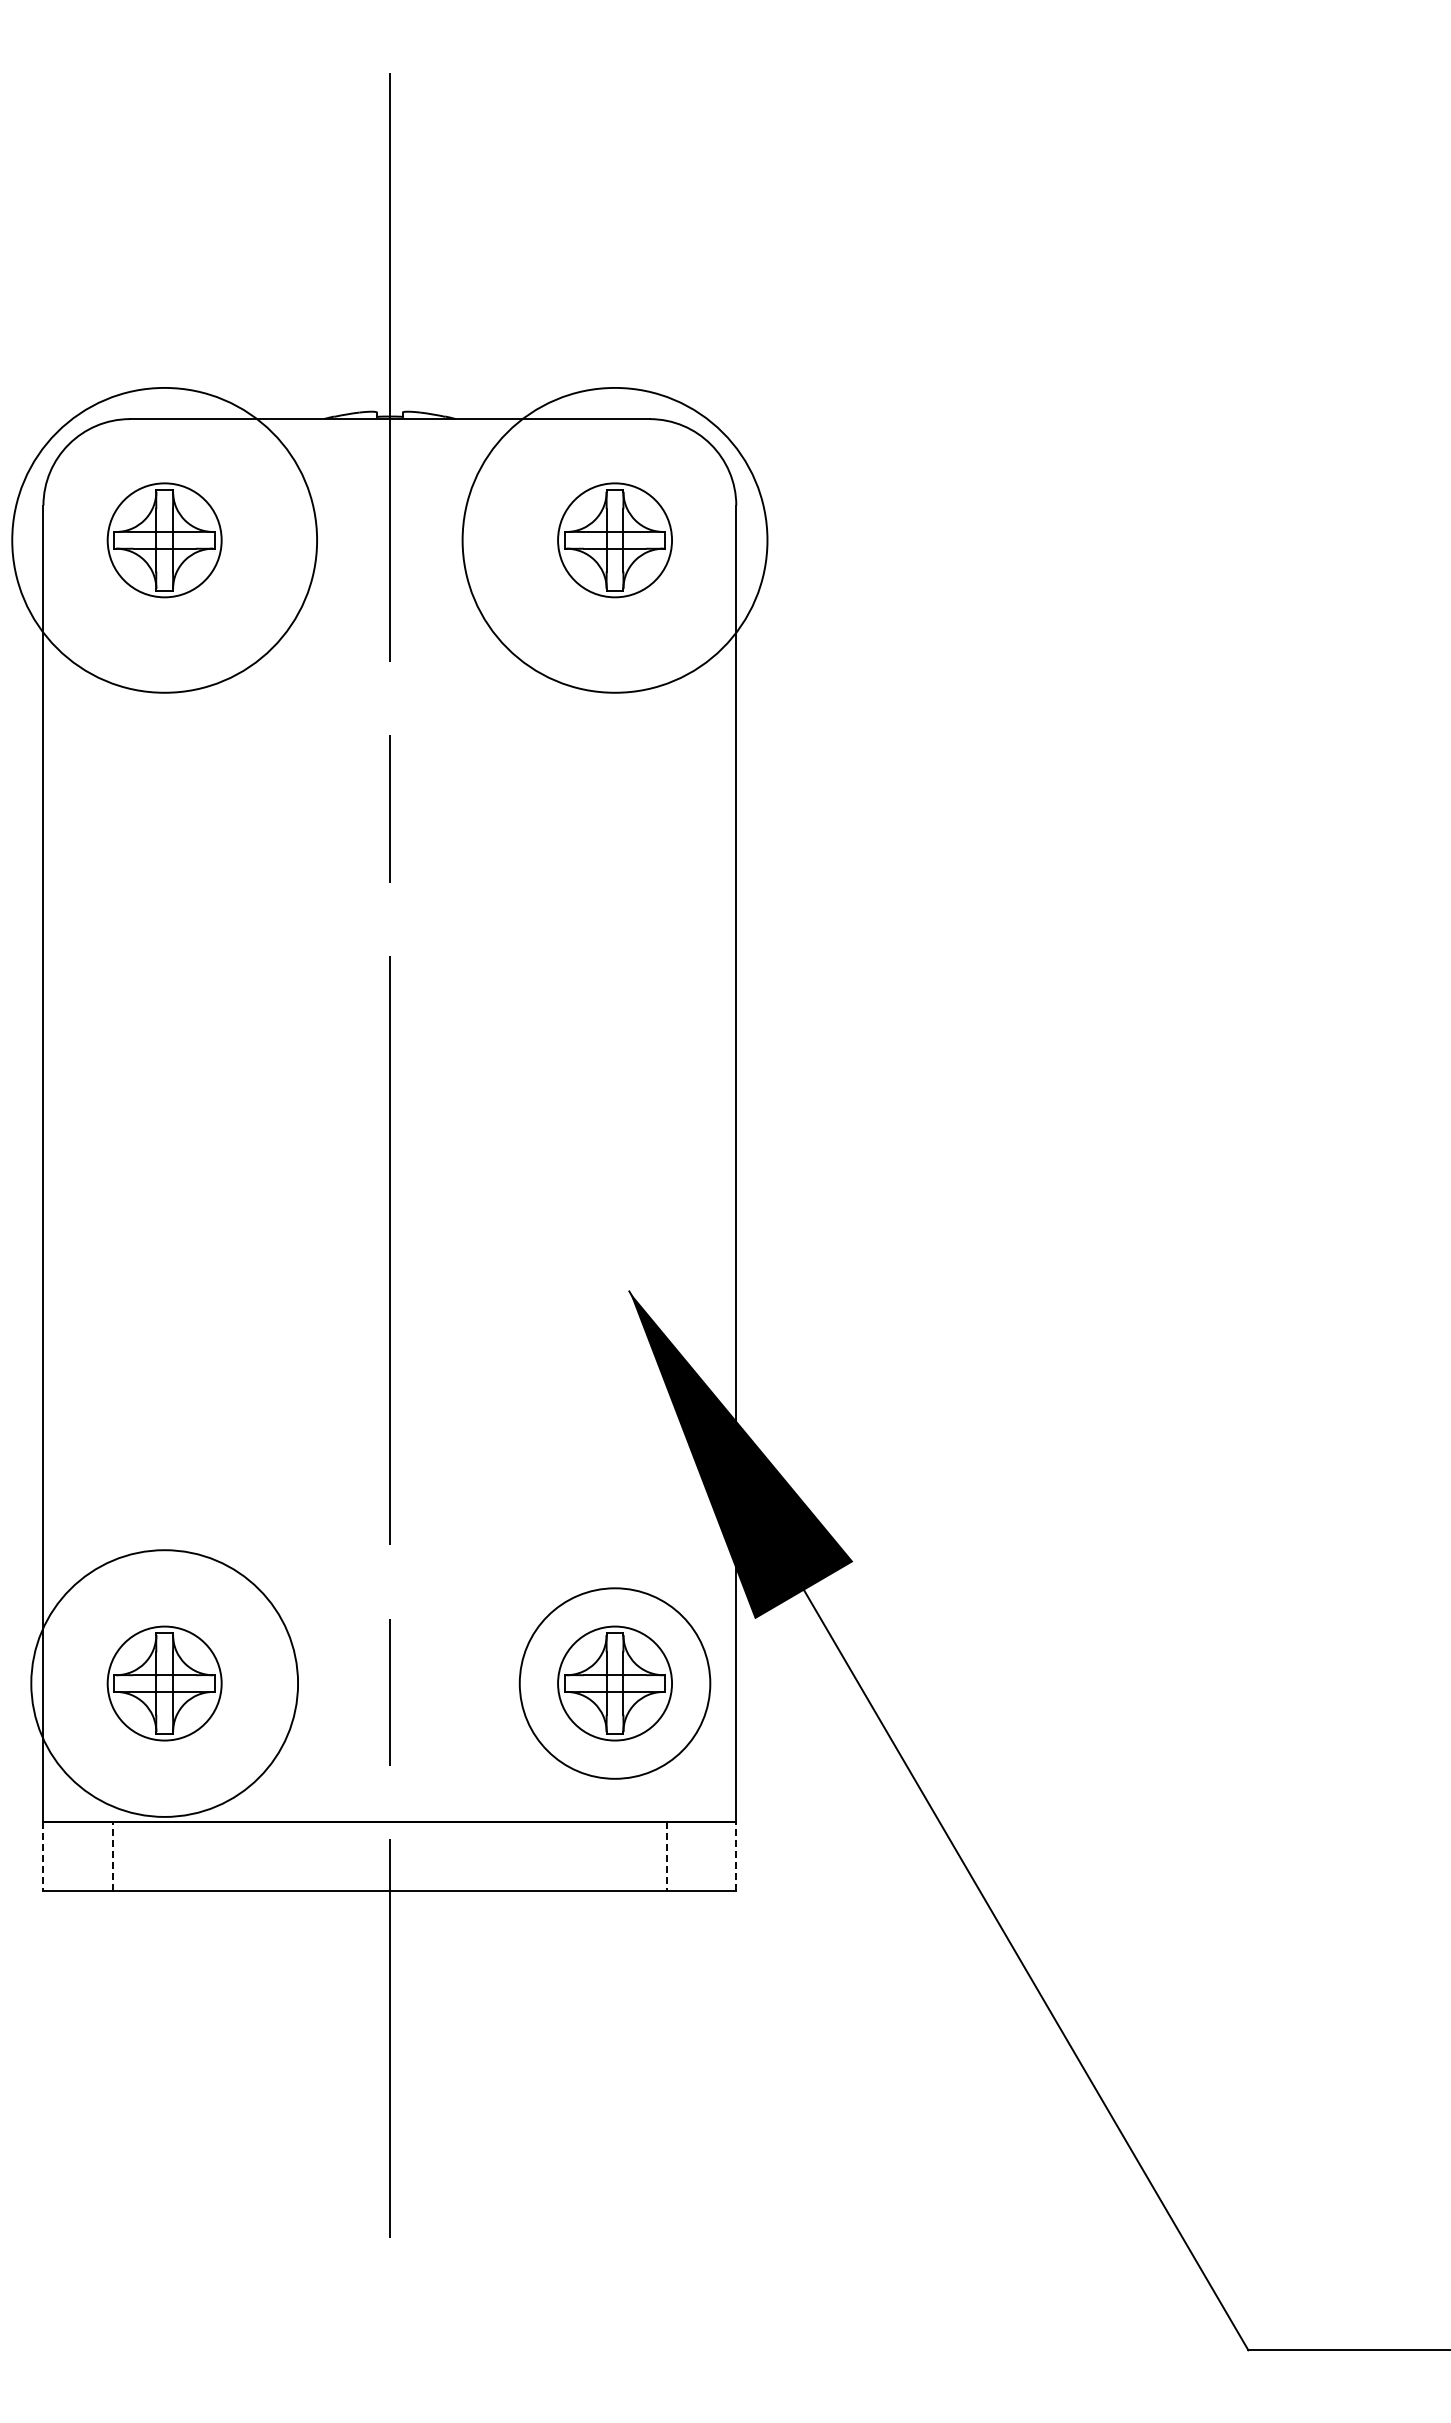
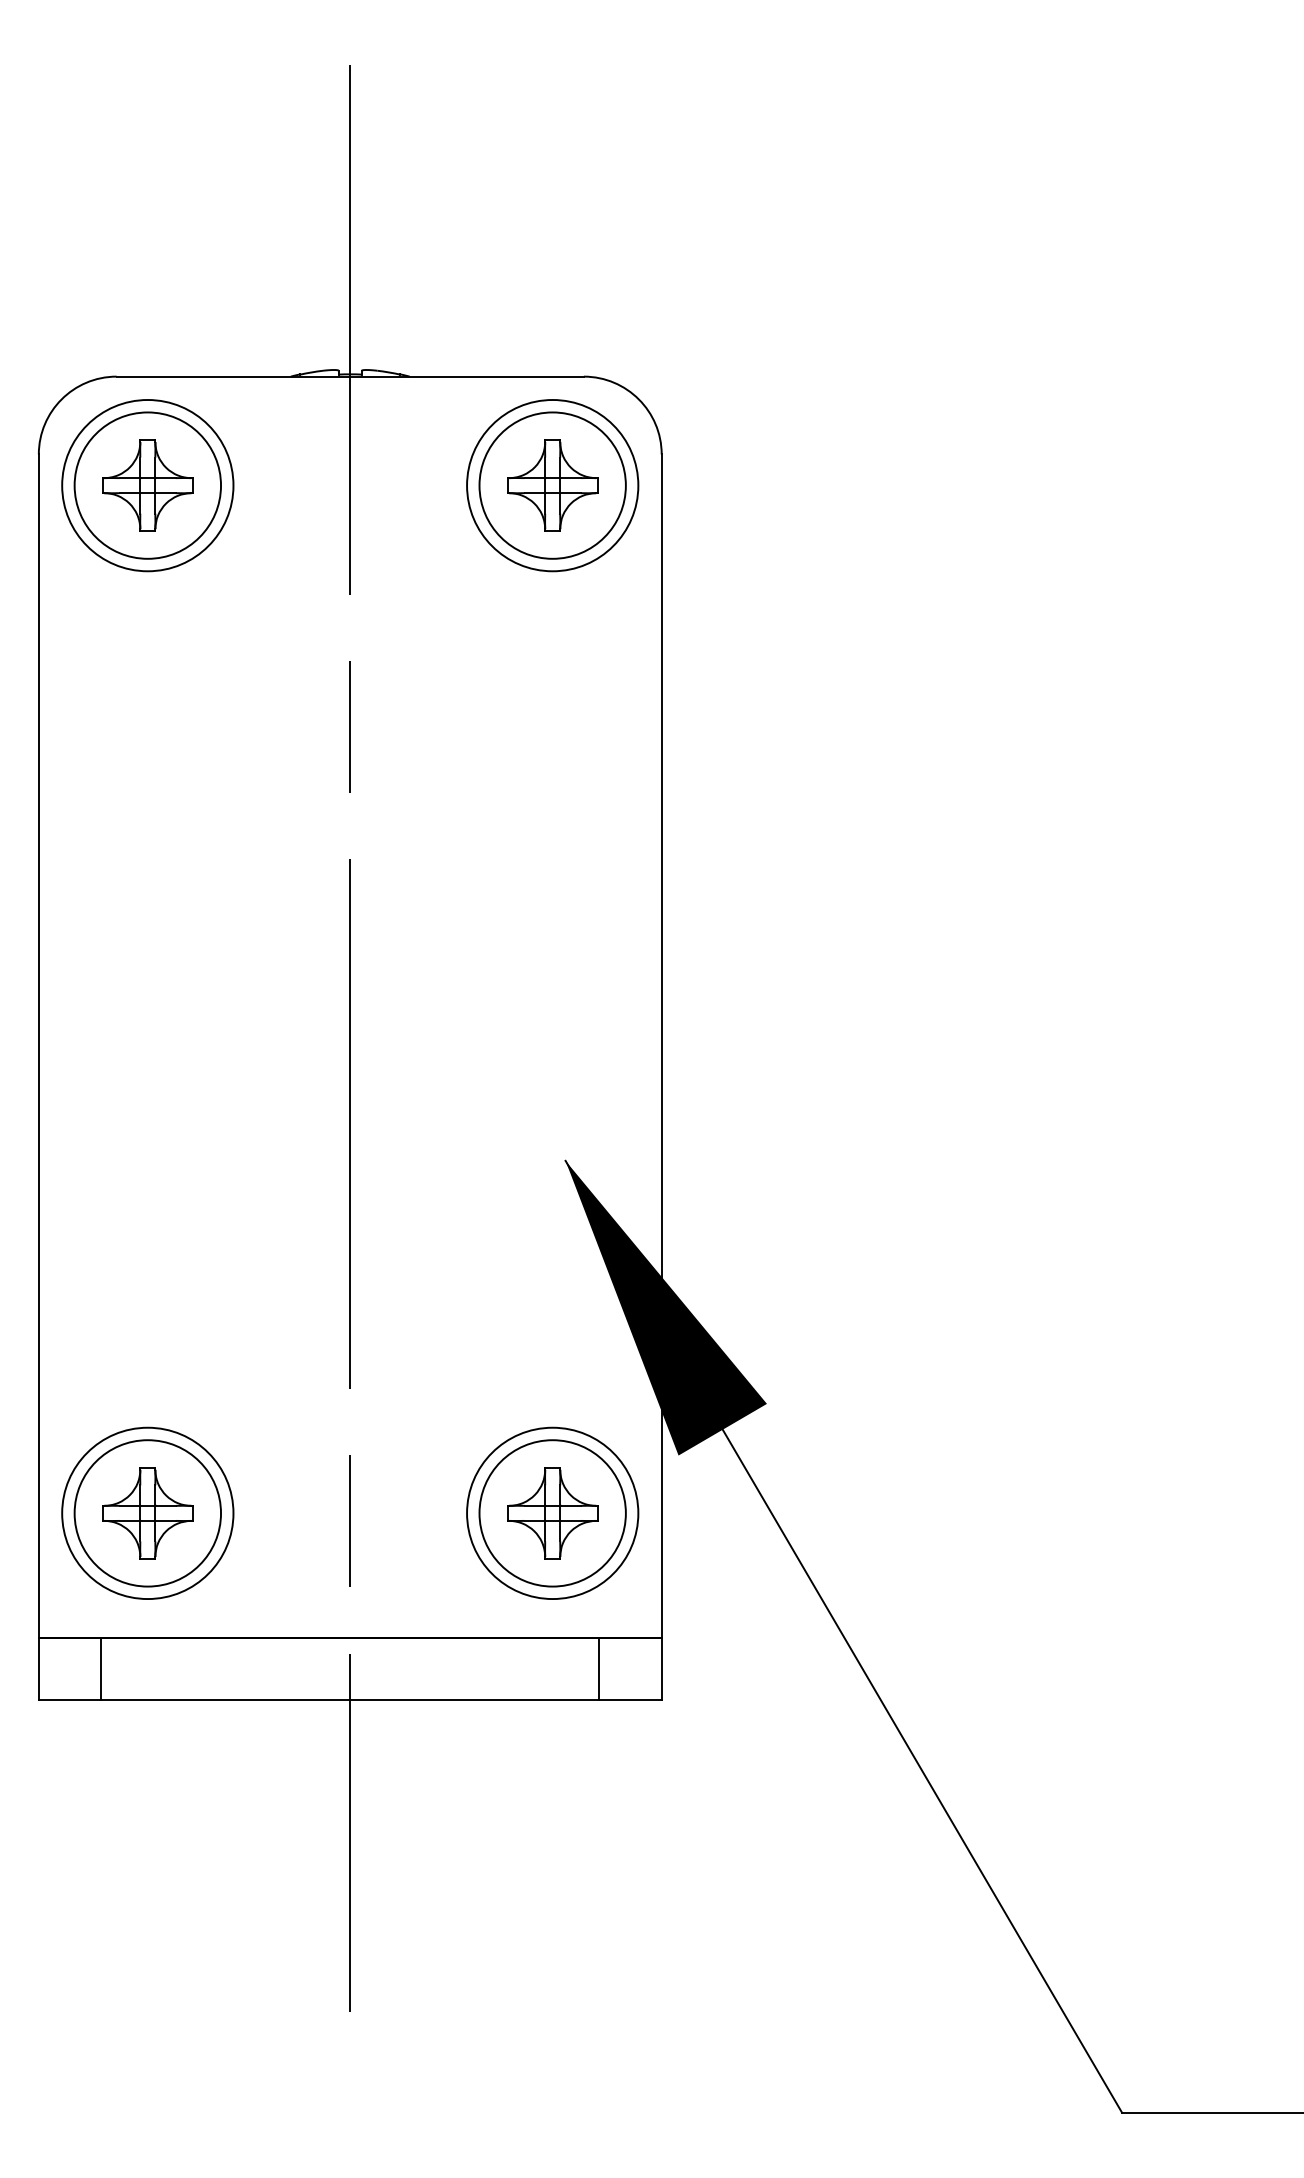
circle: (164, 539) -> (147, 484), size x1.43
circle: (614, 539) -> (552, 484), size x1.43
circle: (164, 540) -> (147, 485), size x0.62
circle: (614, 540) -> (552, 485), size x0.62
circle: (164, 1683) -> (147, 1513), size x0.71
circle: (164, 1683) -> (147, 1513), size x1.43
circle: (614, 1683) -> (552, 1513), size x1.43
line: (43, 1856) -> (38, 1668), dashed -> solid
line: (112, 1856) -> (100, 1668), dashed -> solid
line: (667, 1856) -> (599, 1668), dashed -> solid
line: (736, 1856) -> (661, 1668), dashed -> solid

